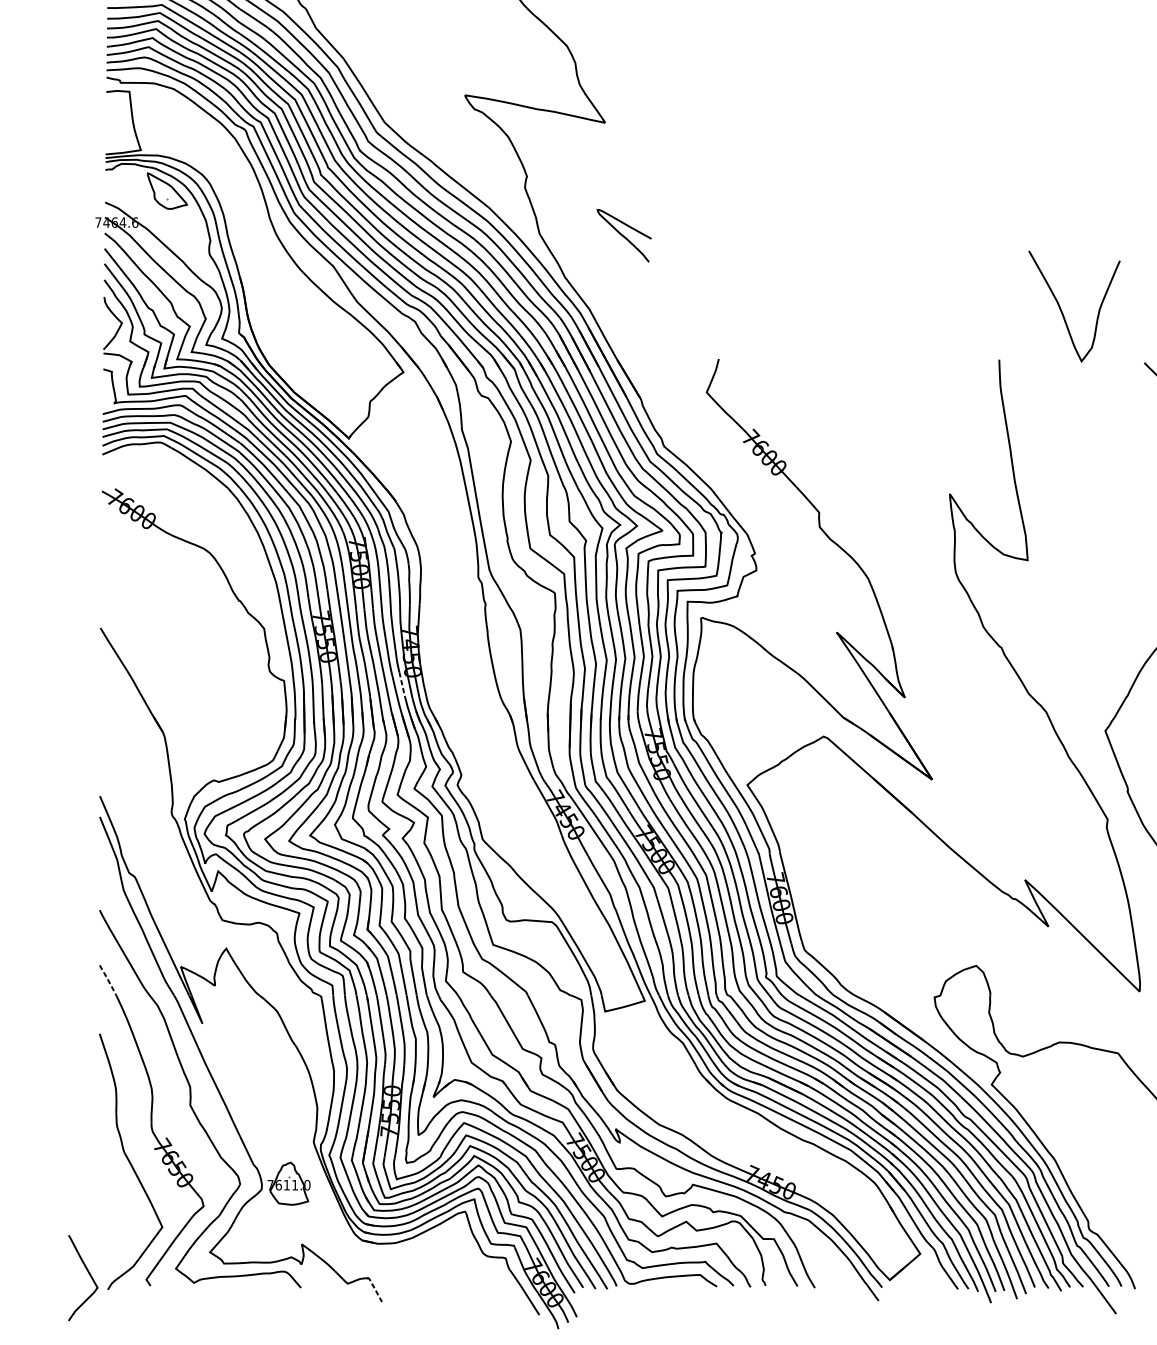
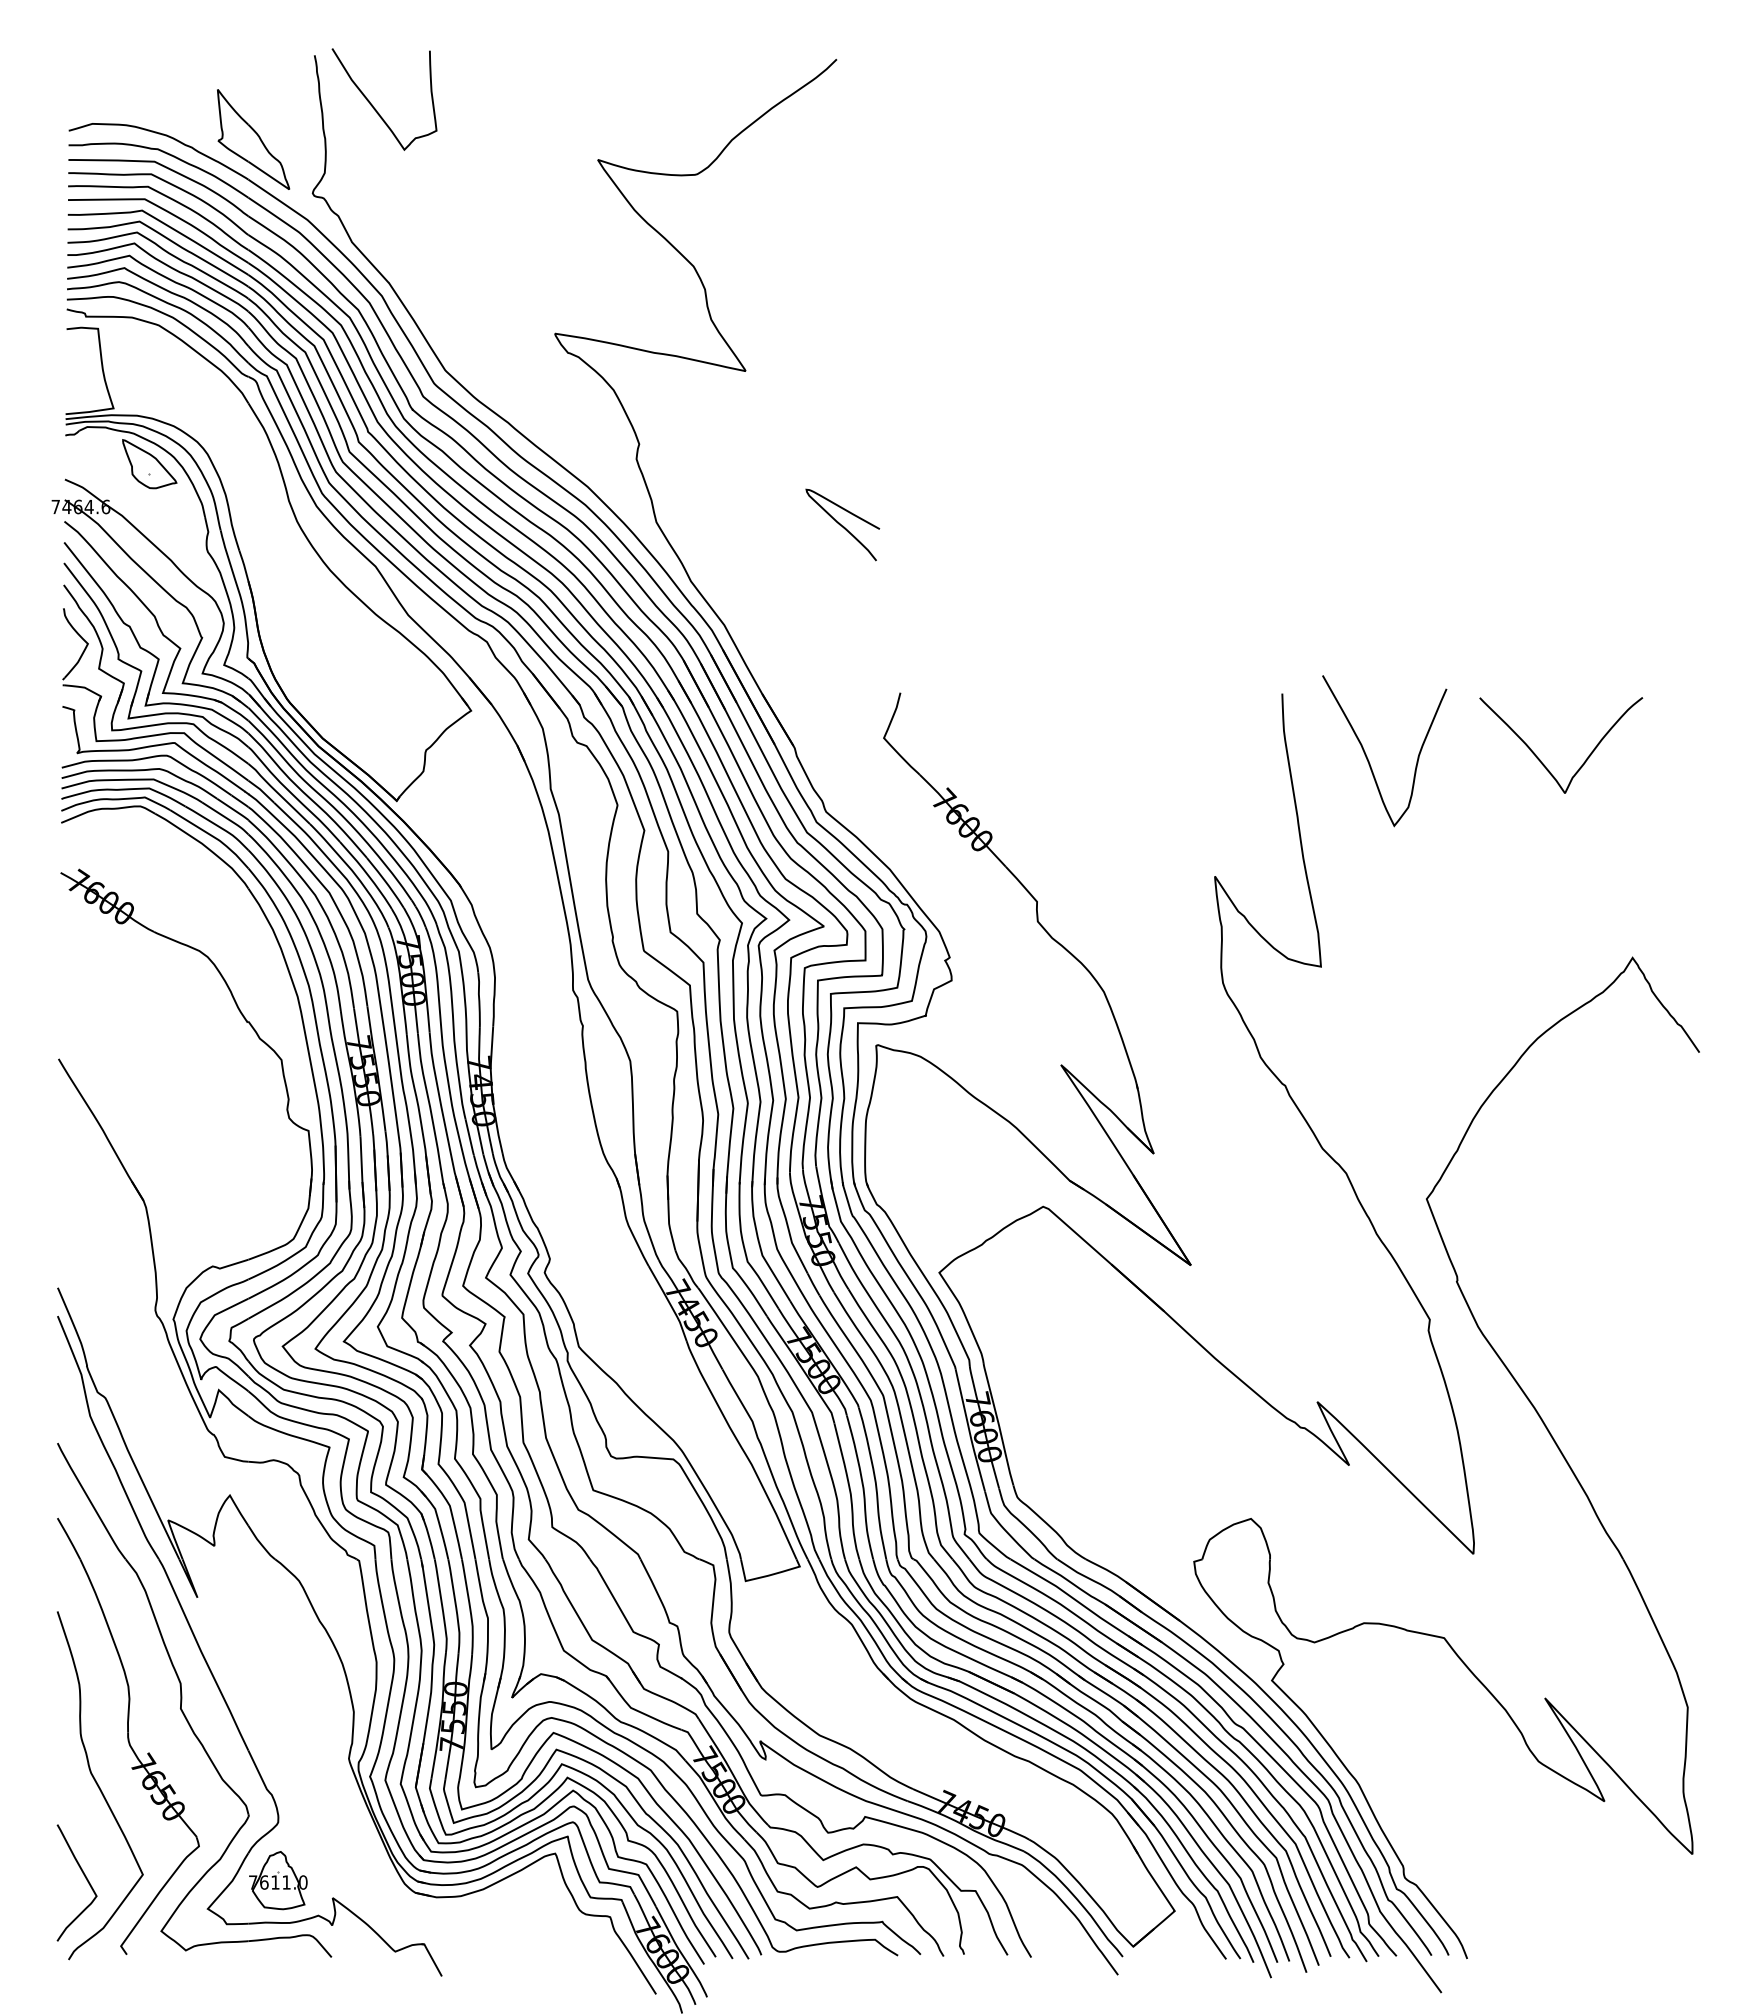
curve: (623, 235) -> (841, 524), moved
curve: (1062, 311) -> (1368, 758), moved
line: (402, 686) -> (469, 1138), dashed -> solid
line: (108, 980) -> (69, 1539), dashed -> solid
part: (289, 1183) -> (278, 1880), moved
curve: (89, 1274) -> (85, 1878), moved
line: (375, 1288) -> (432, 1958), dashed -> solid

